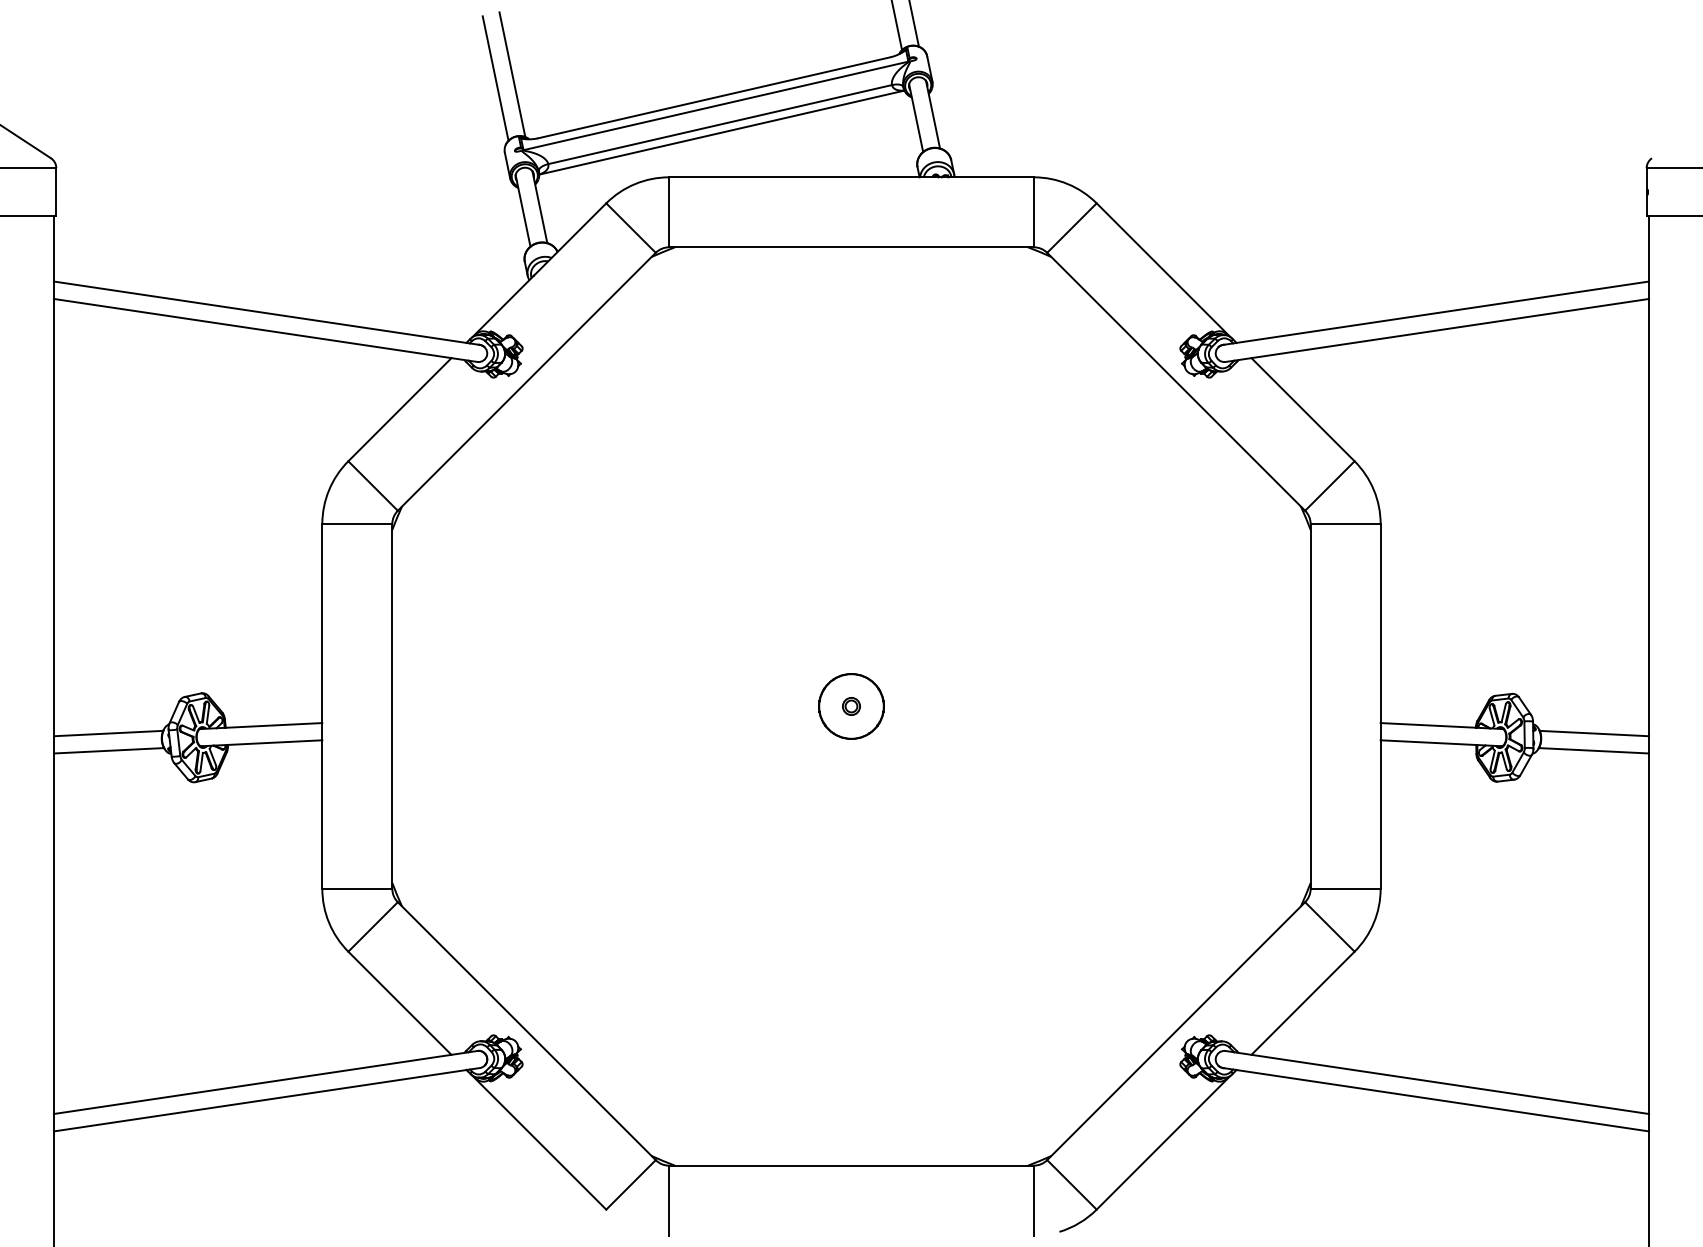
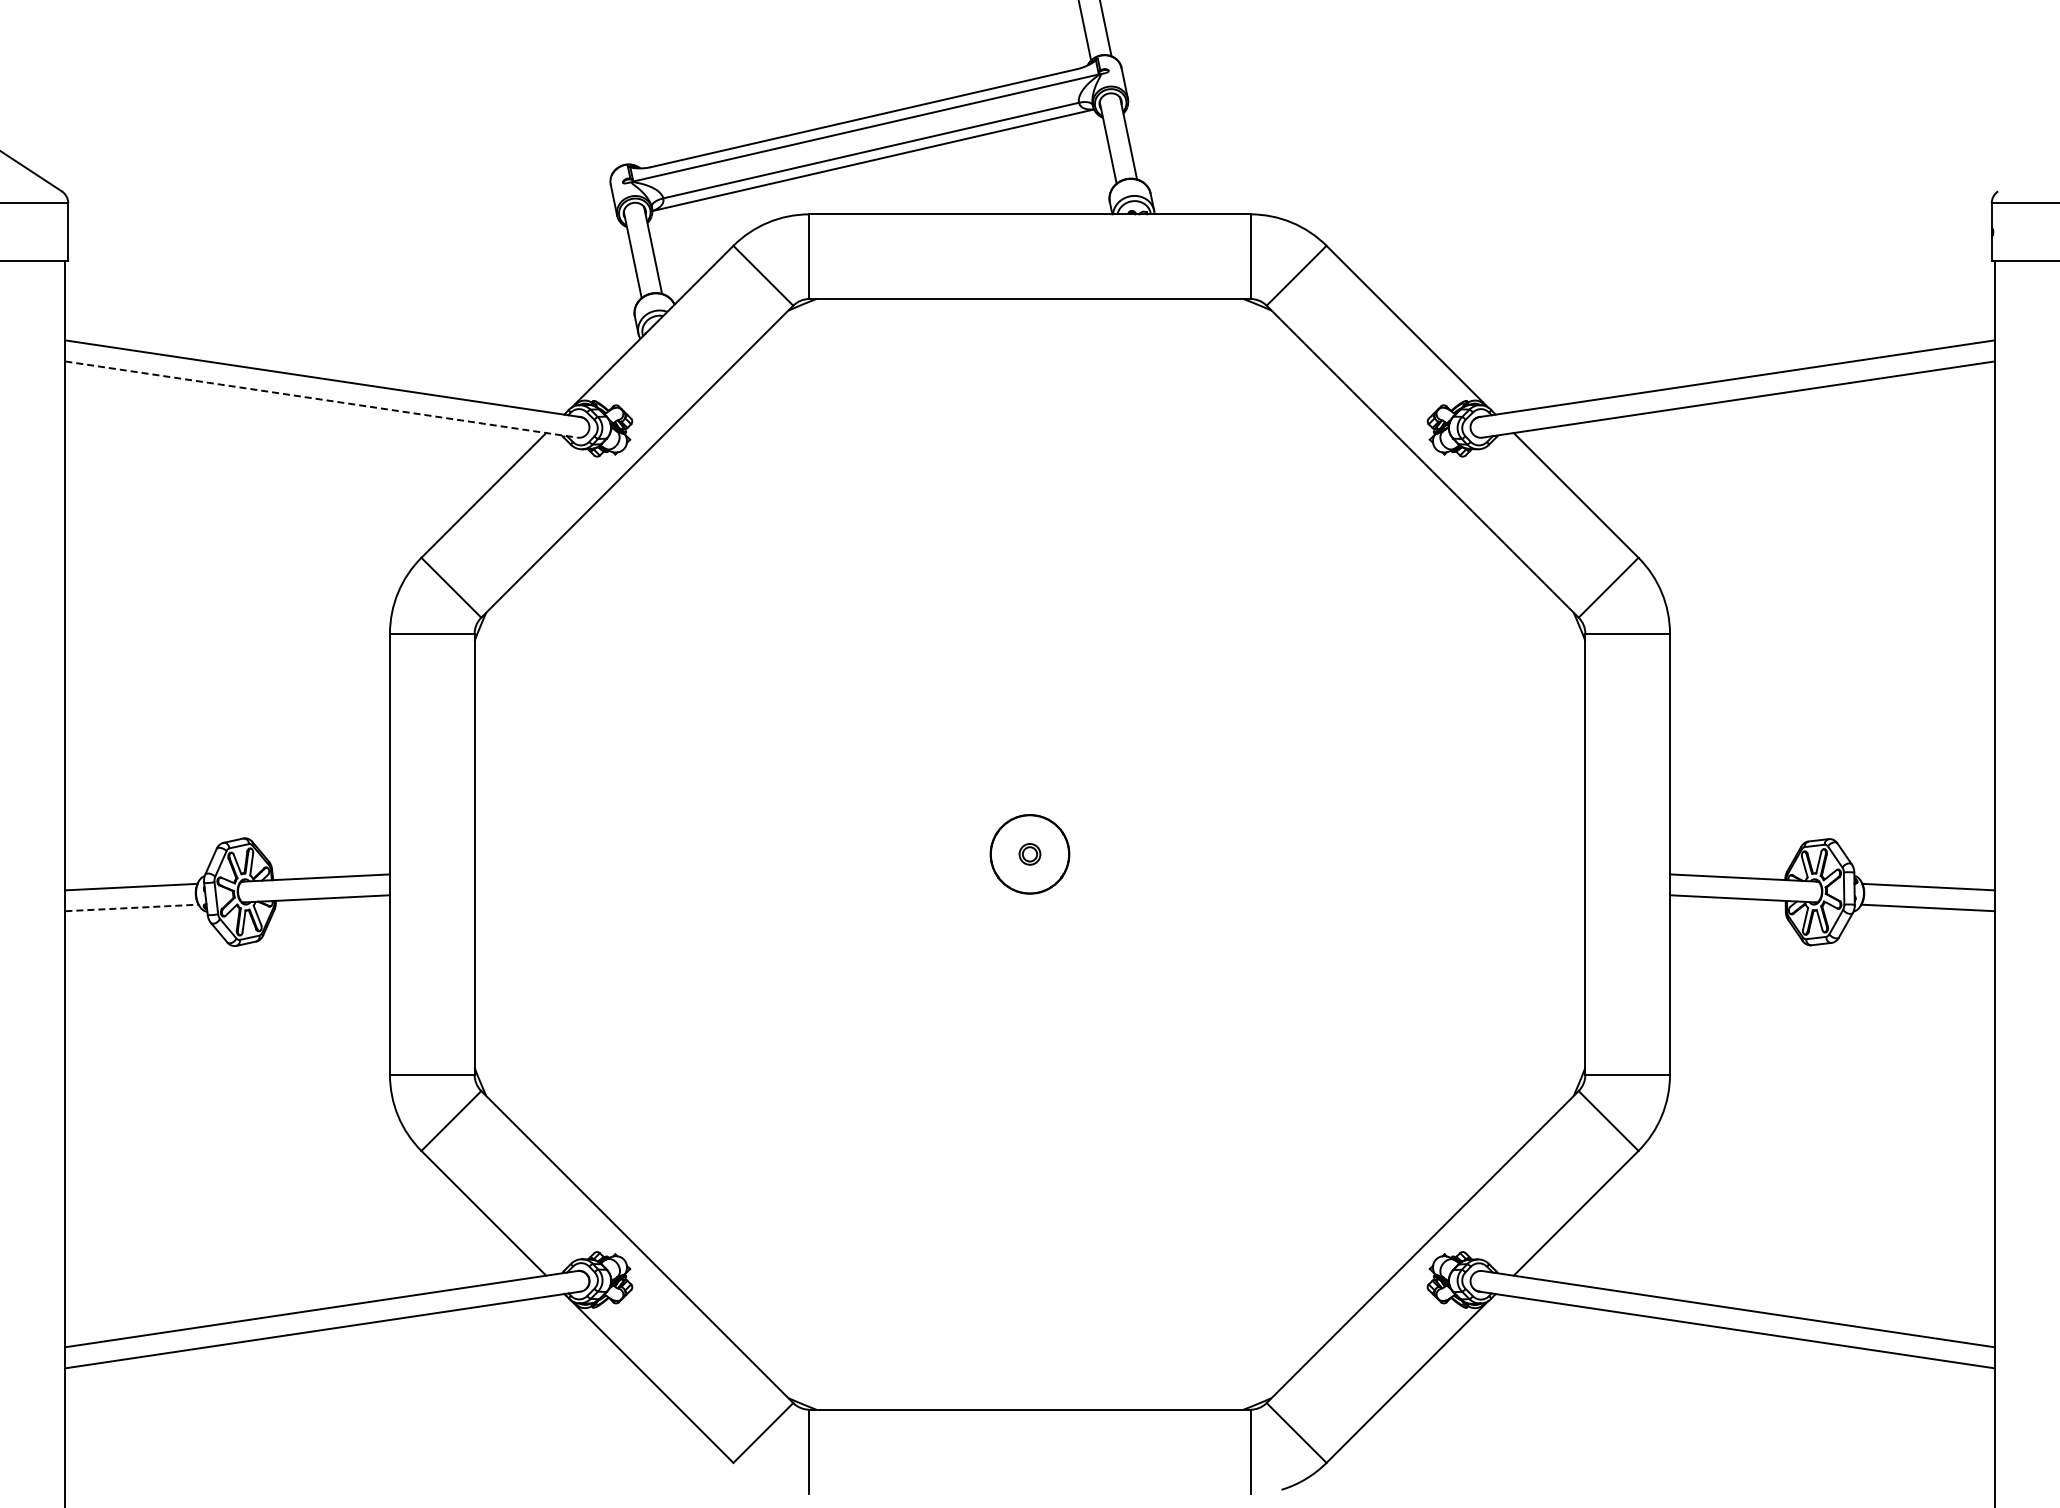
line: (512, 74) -> (619, 89), removed
line: (495, 78) -> (599, 94), removed
line: (265, 330) -> (321, 399), solid -> dashed
line: (109, 750) -> (132, 907), solid -> dashed

